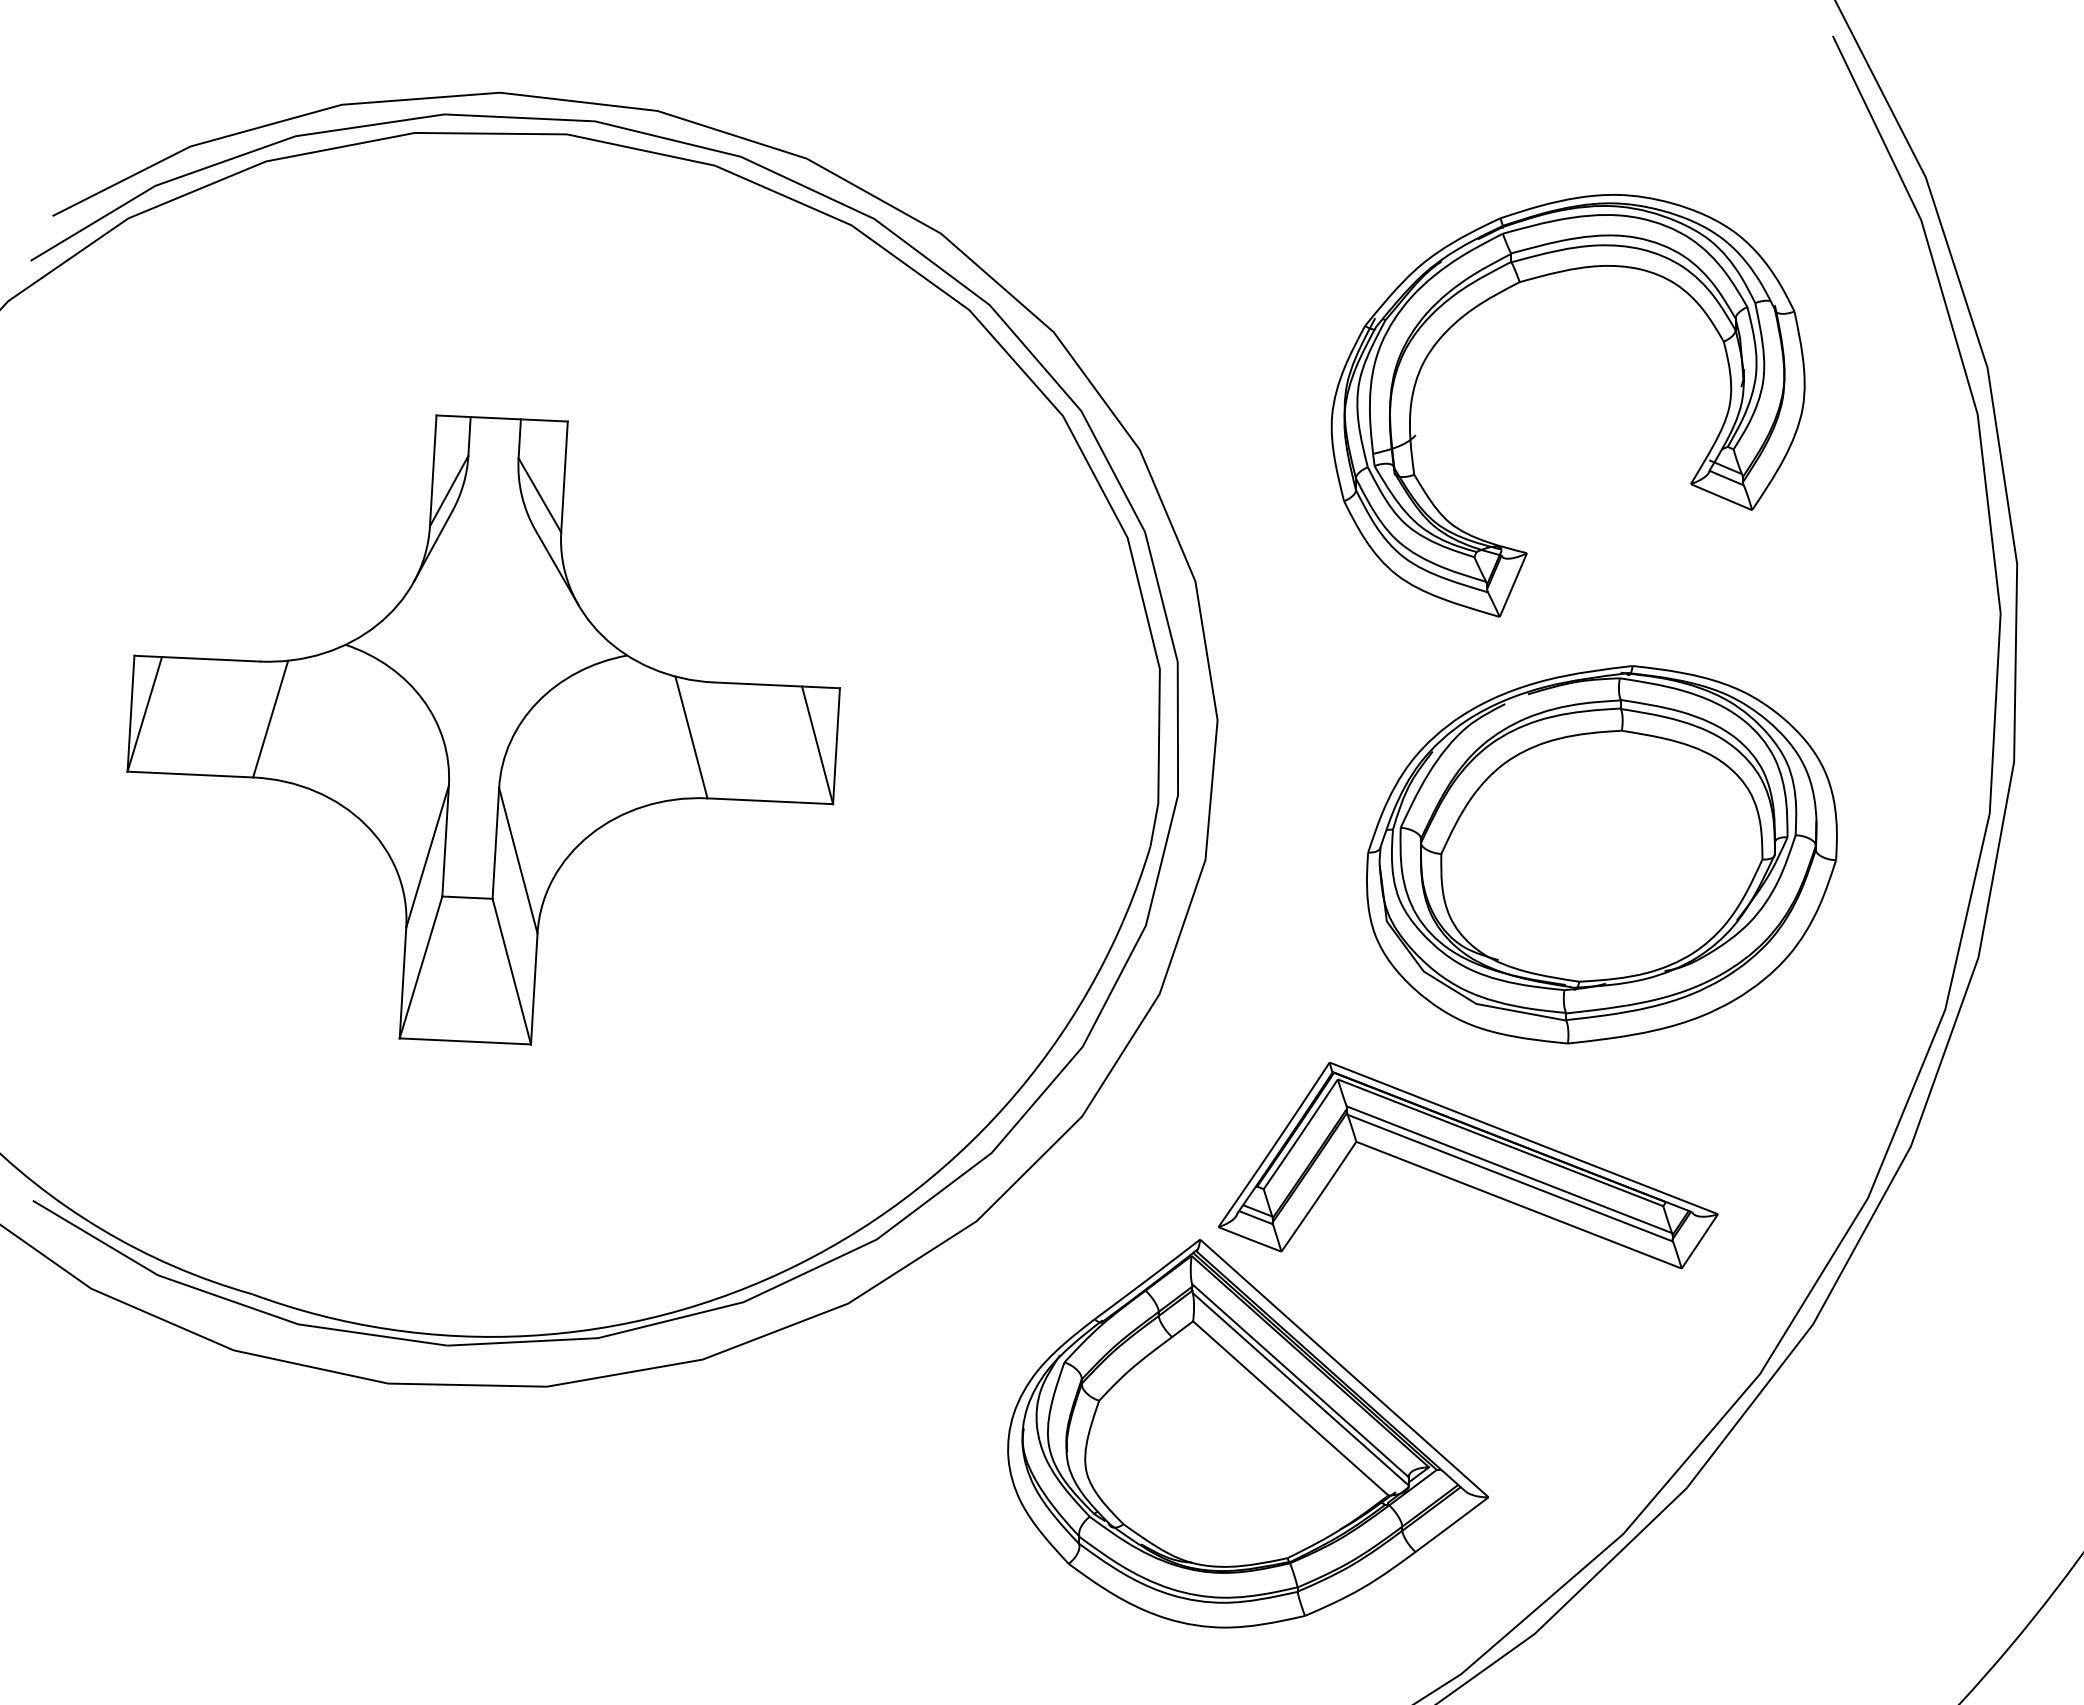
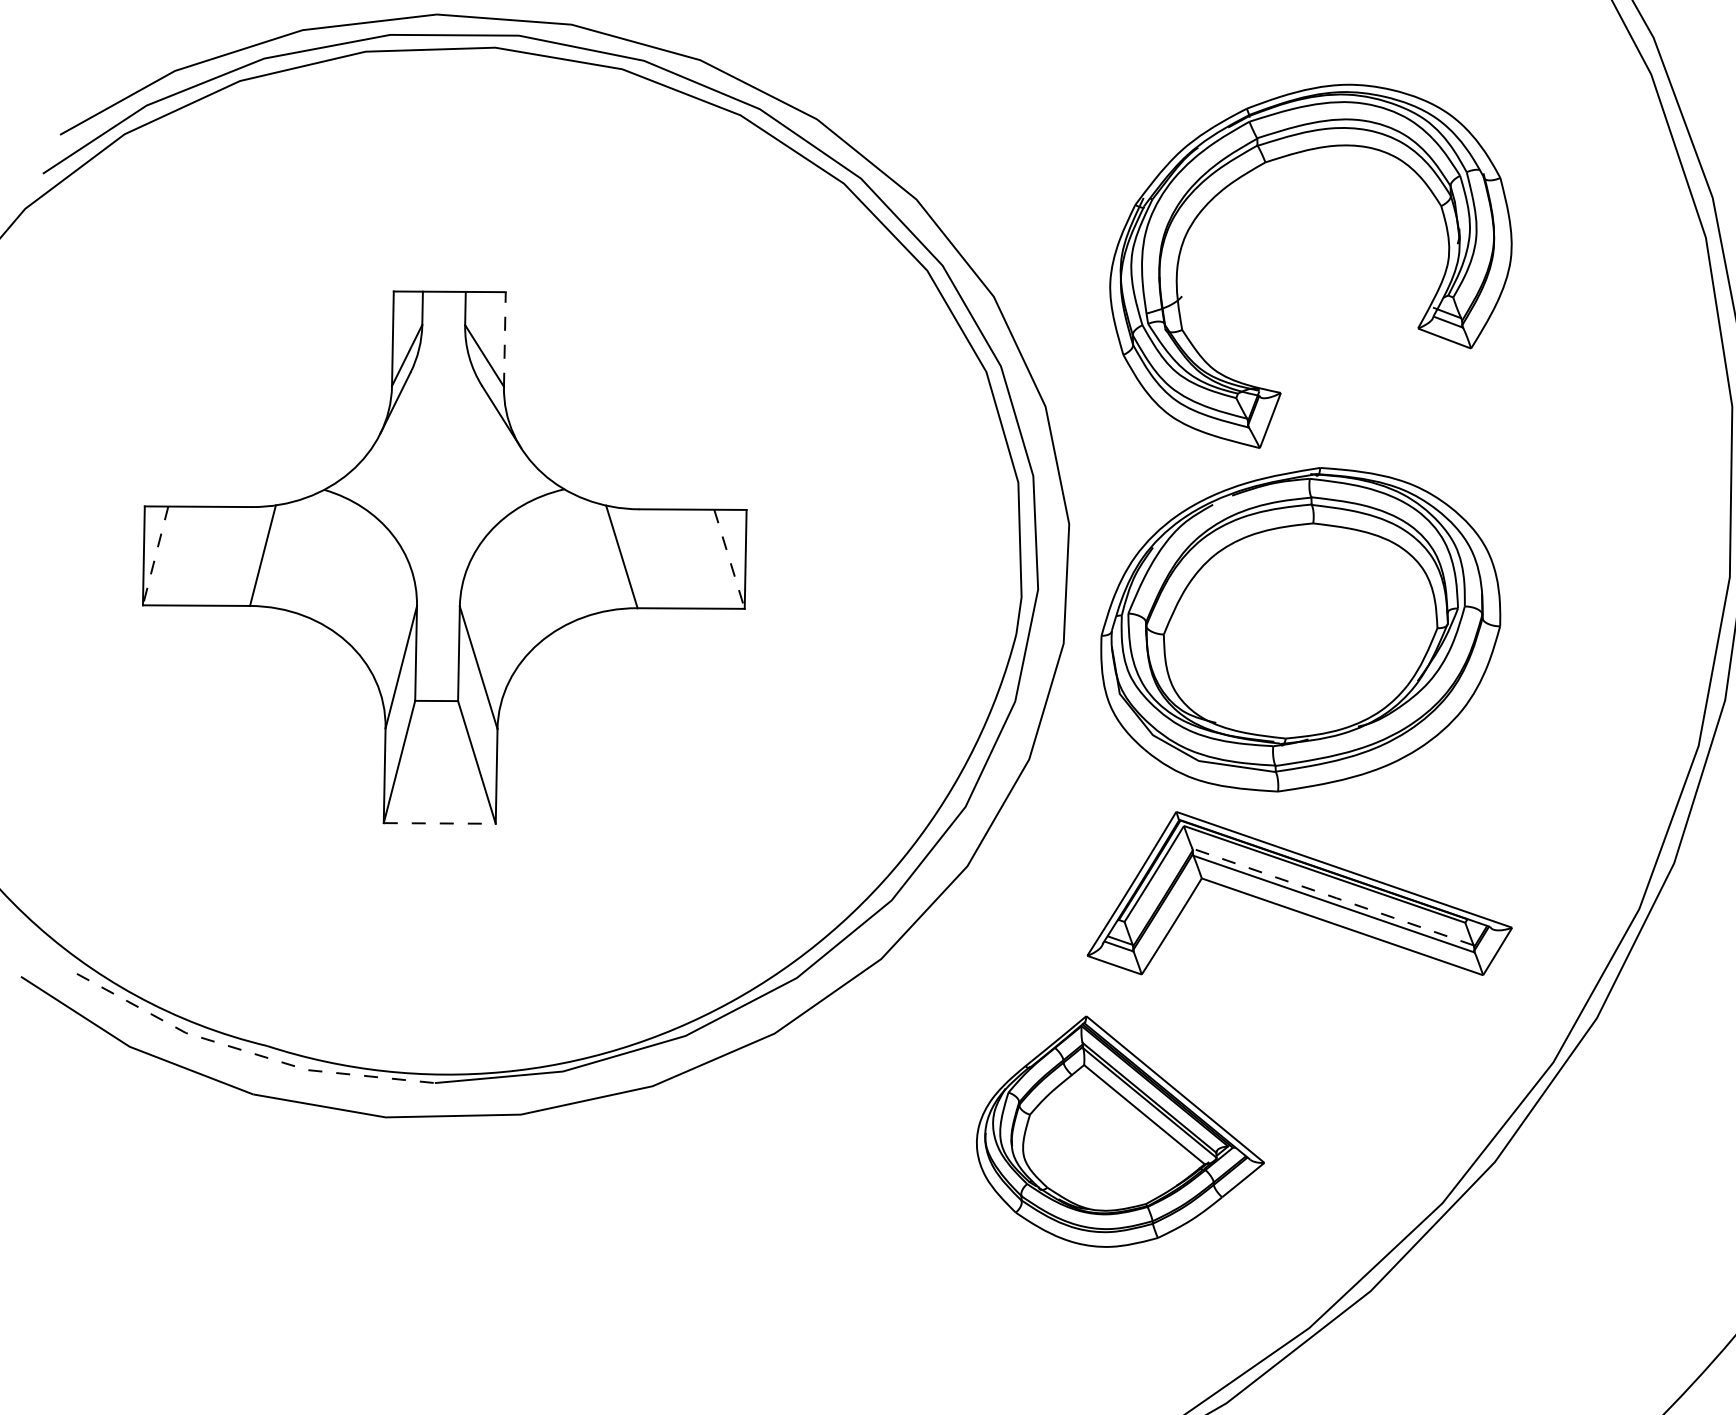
part: (1506, 290) -> (1254, 169), moved
line: (564, 476) -> (504, 339), solid -> dashed
line: (144, 714) -> (155, 556), solid -> dashed
line: (817, 745) -> (729, 559), solid -> dashed
part: (1601, 854) -> (1300, 629), moved
line: (465, 1041) -> (439, 823), solid -> dashed
line: (1508, 1169) -> (1332, 896), solid -> dashed
line: (230, 1300) -> (248, 1052), solid -> dashed
part: (1247, 1433) -> (1119, 1130), size x0.7

